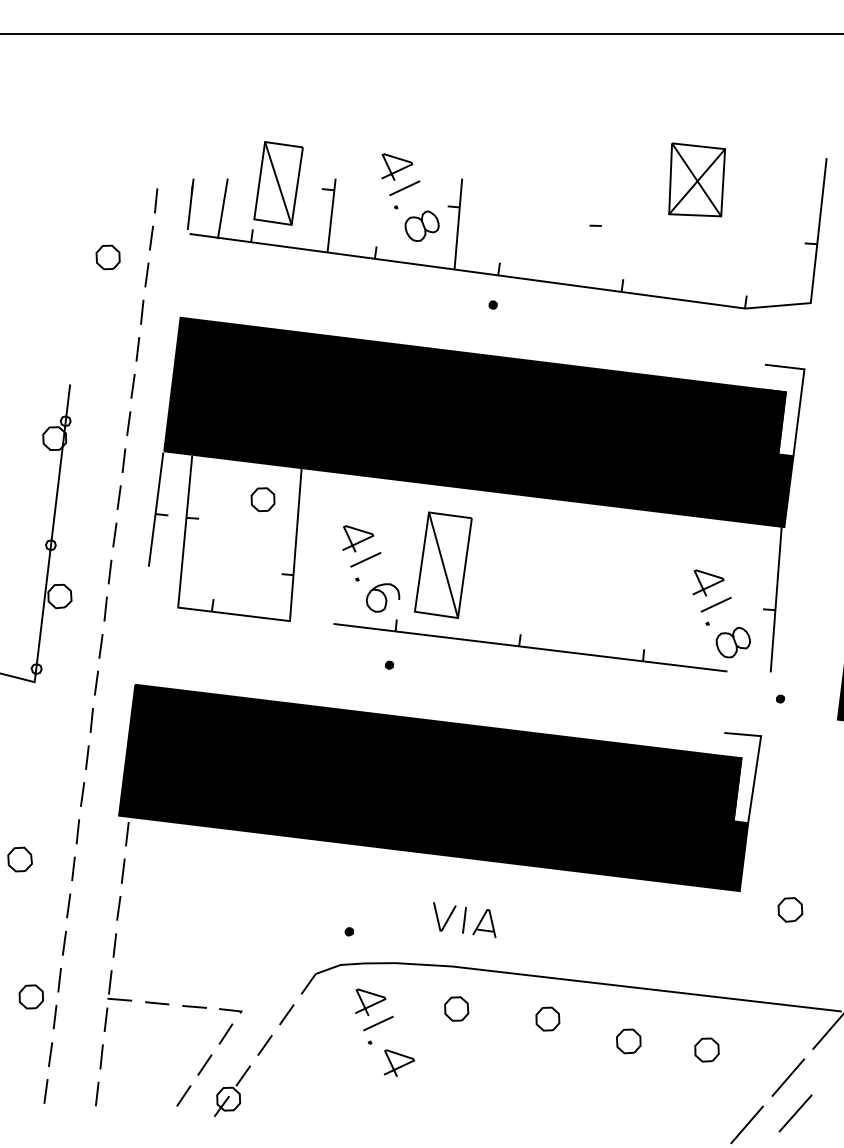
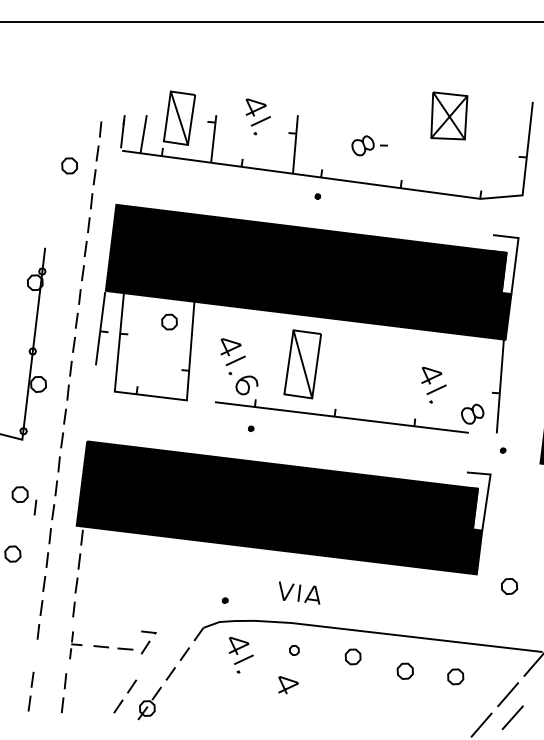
curve: (421, 224) -> (362, 144), moved
part: (442, 565) -> (302, 364), moved
part: (711, 596) -> (433, 384), moved
part: (117, 1001) -> (75, 645), size x0.7
part: (38, 1006) -> (24, 500), moved
part: (456, 1009) -> (294, 650), size x0.6
part: (230, 1026) -> (148, 642), moved
curve: (401, 1064) -> (289, 686), moved

